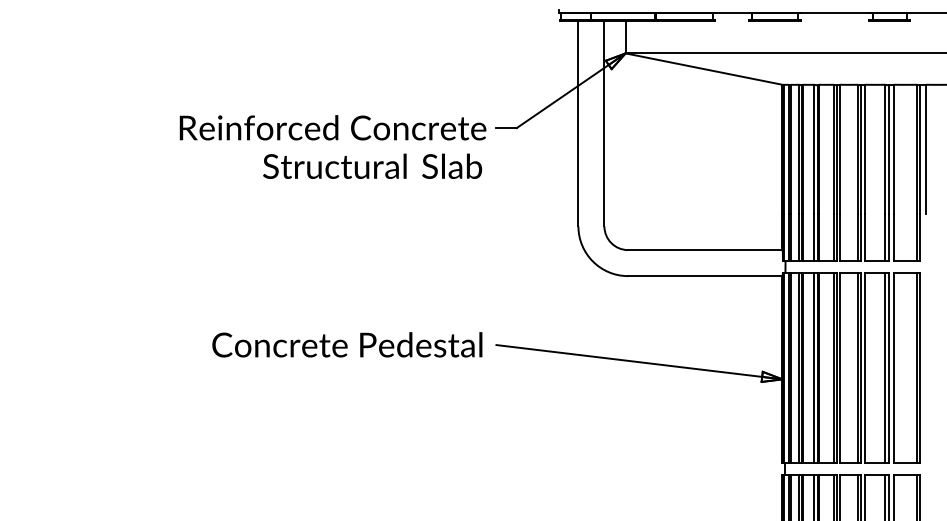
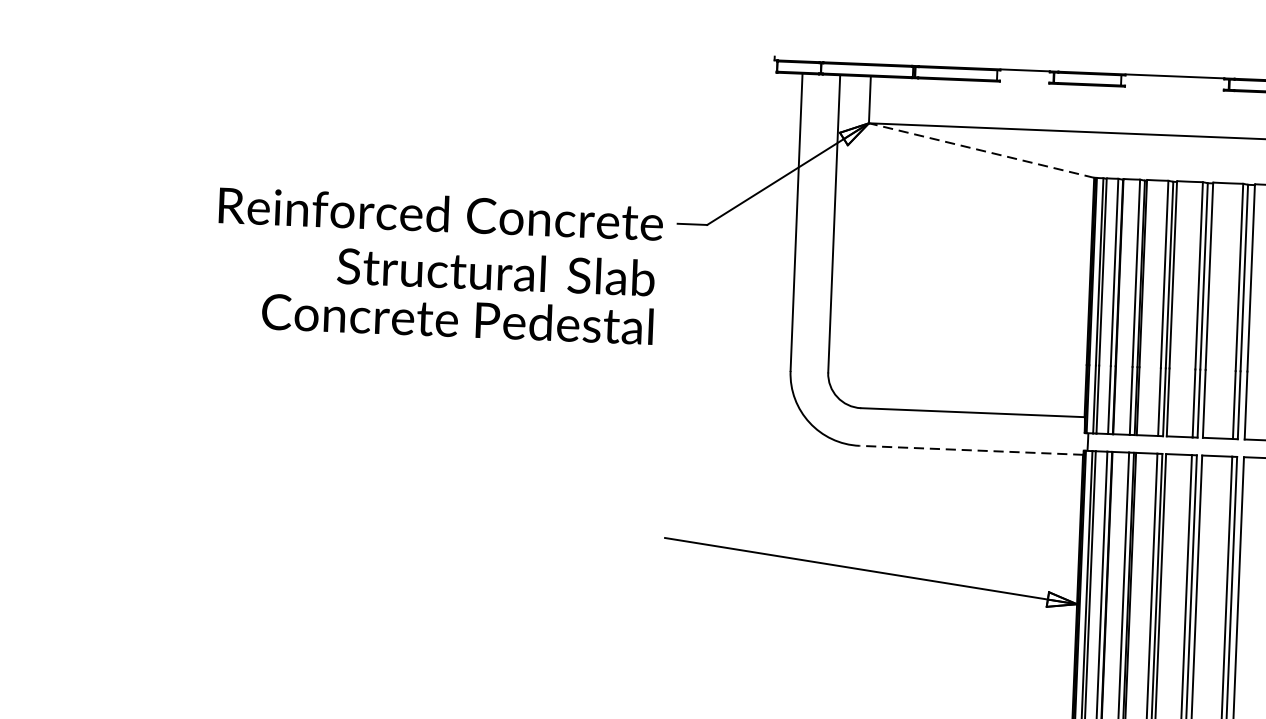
line: (703, 69) -> (980, 151), solid -> dashed
line: (704, 276) -> (970, 450), solid -> dashed
text: (347, 344) -> (457, 318), moved

